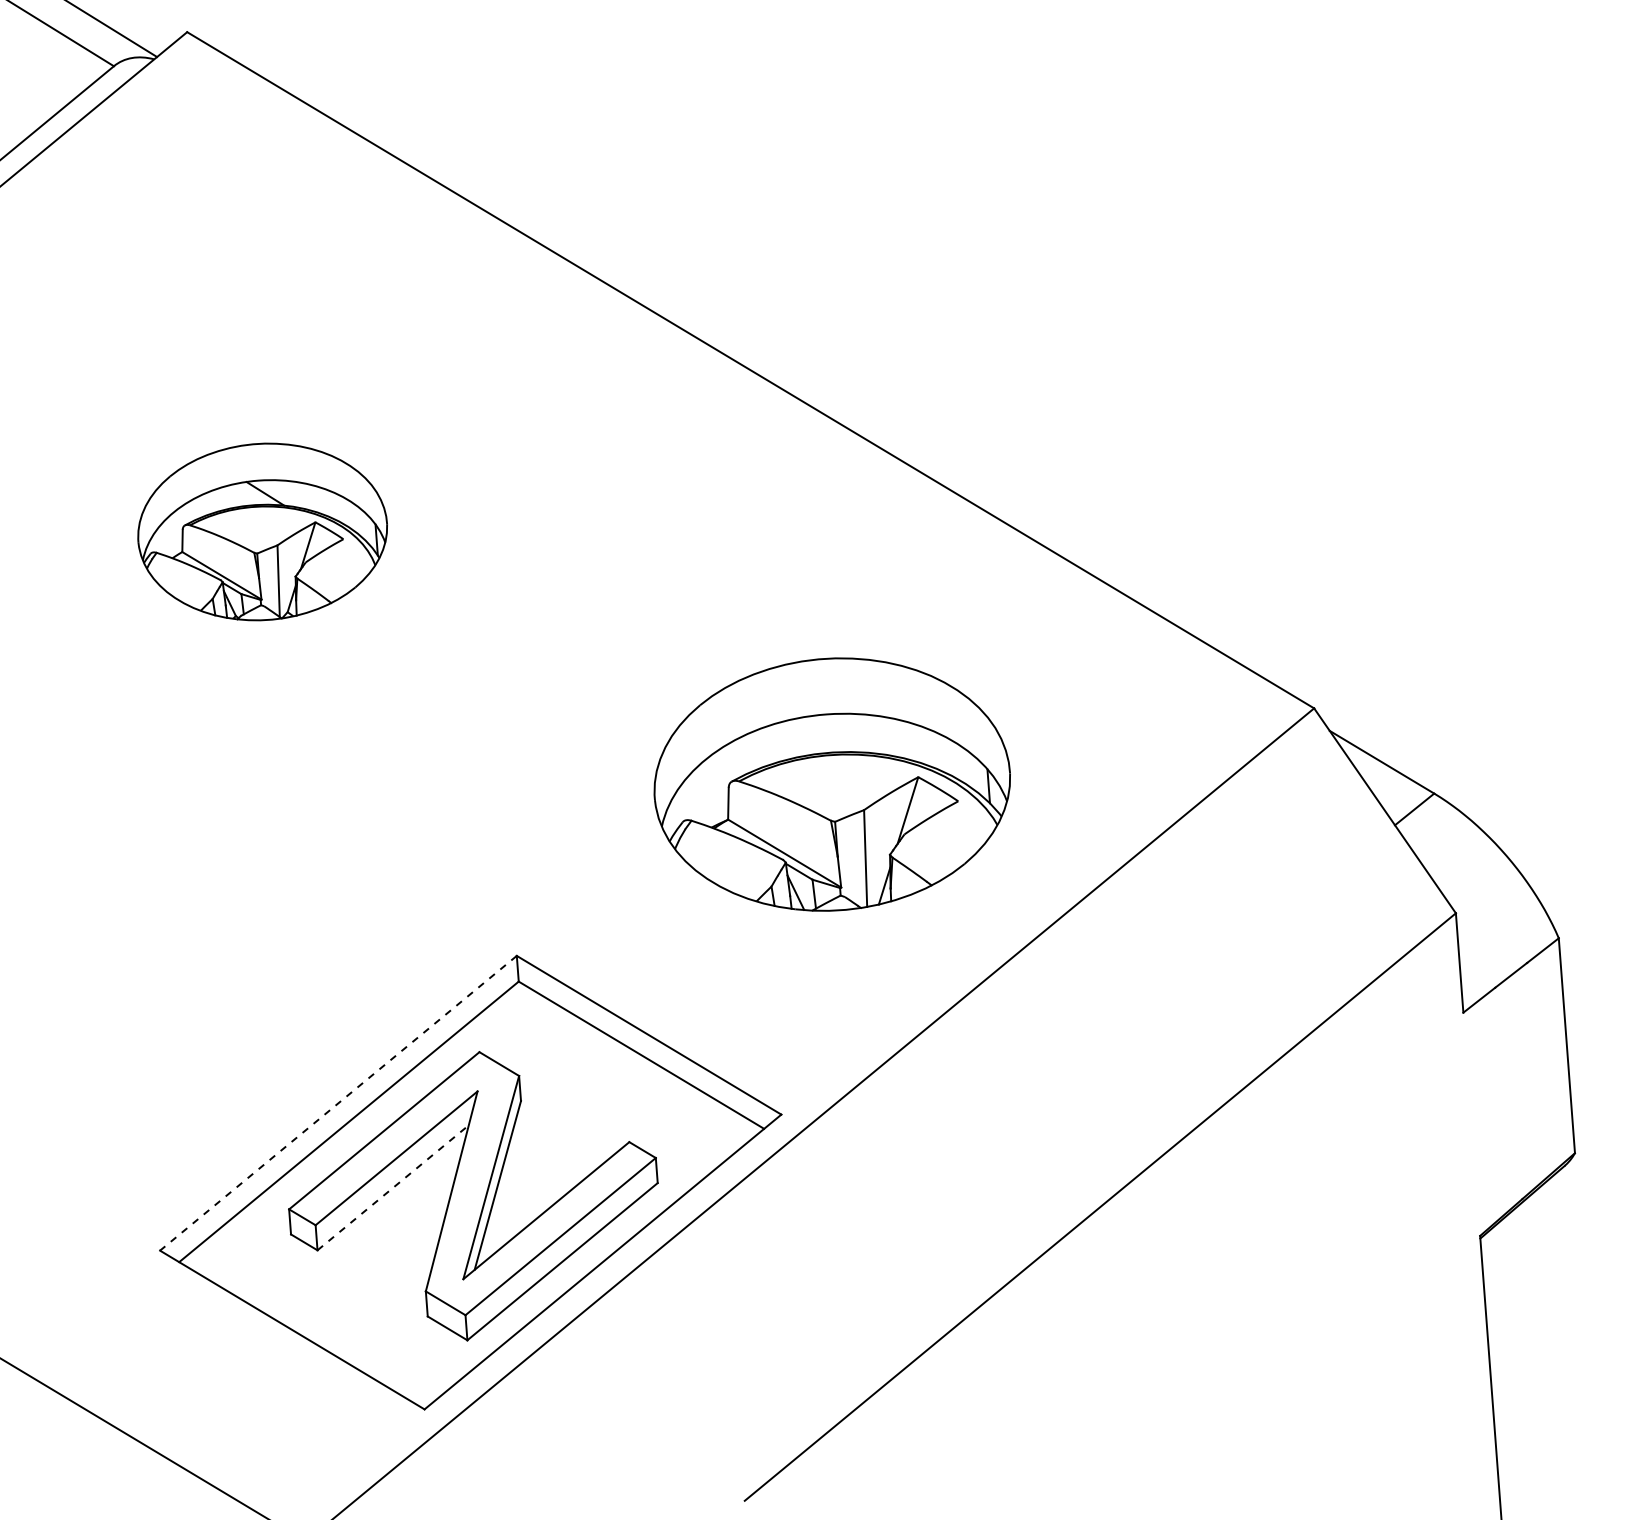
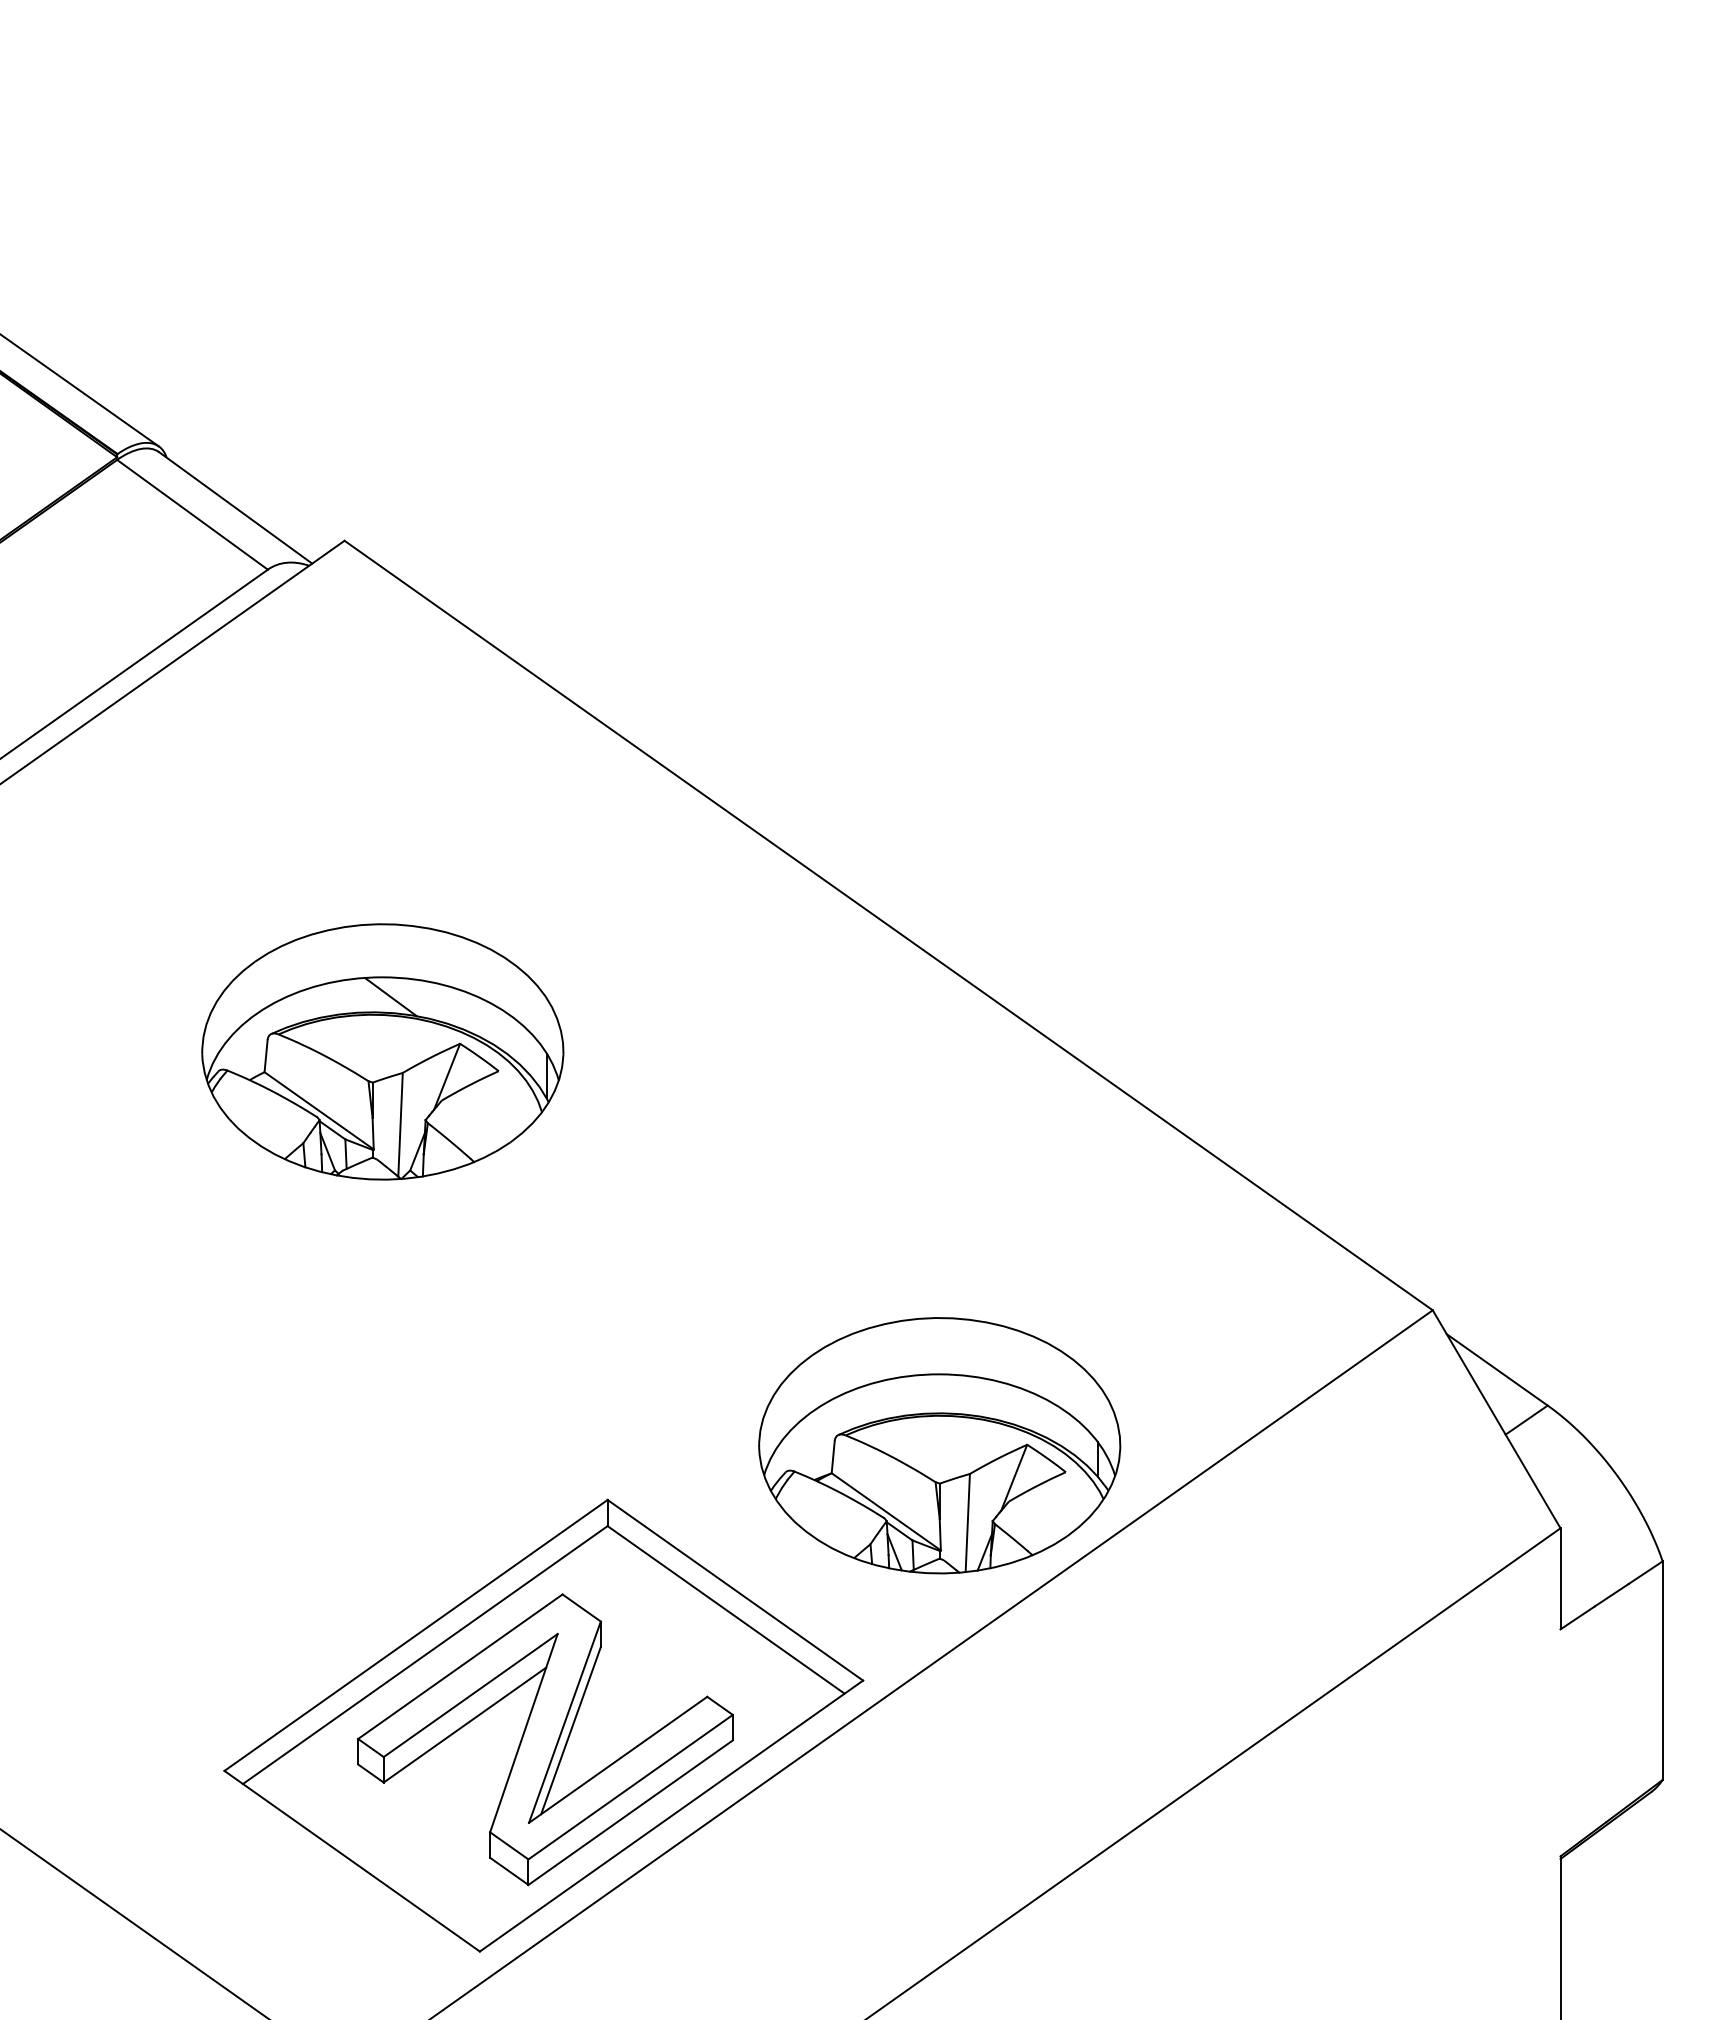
part: (262, 531) -> (382, 1051), size x1.43
part: (832, 784) -> (939, 1445), moved
line: (338, 1103) -> (416, 1635), dashed -> solid
line: (393, 1187) -> (465, 1724), dashed -> solid

